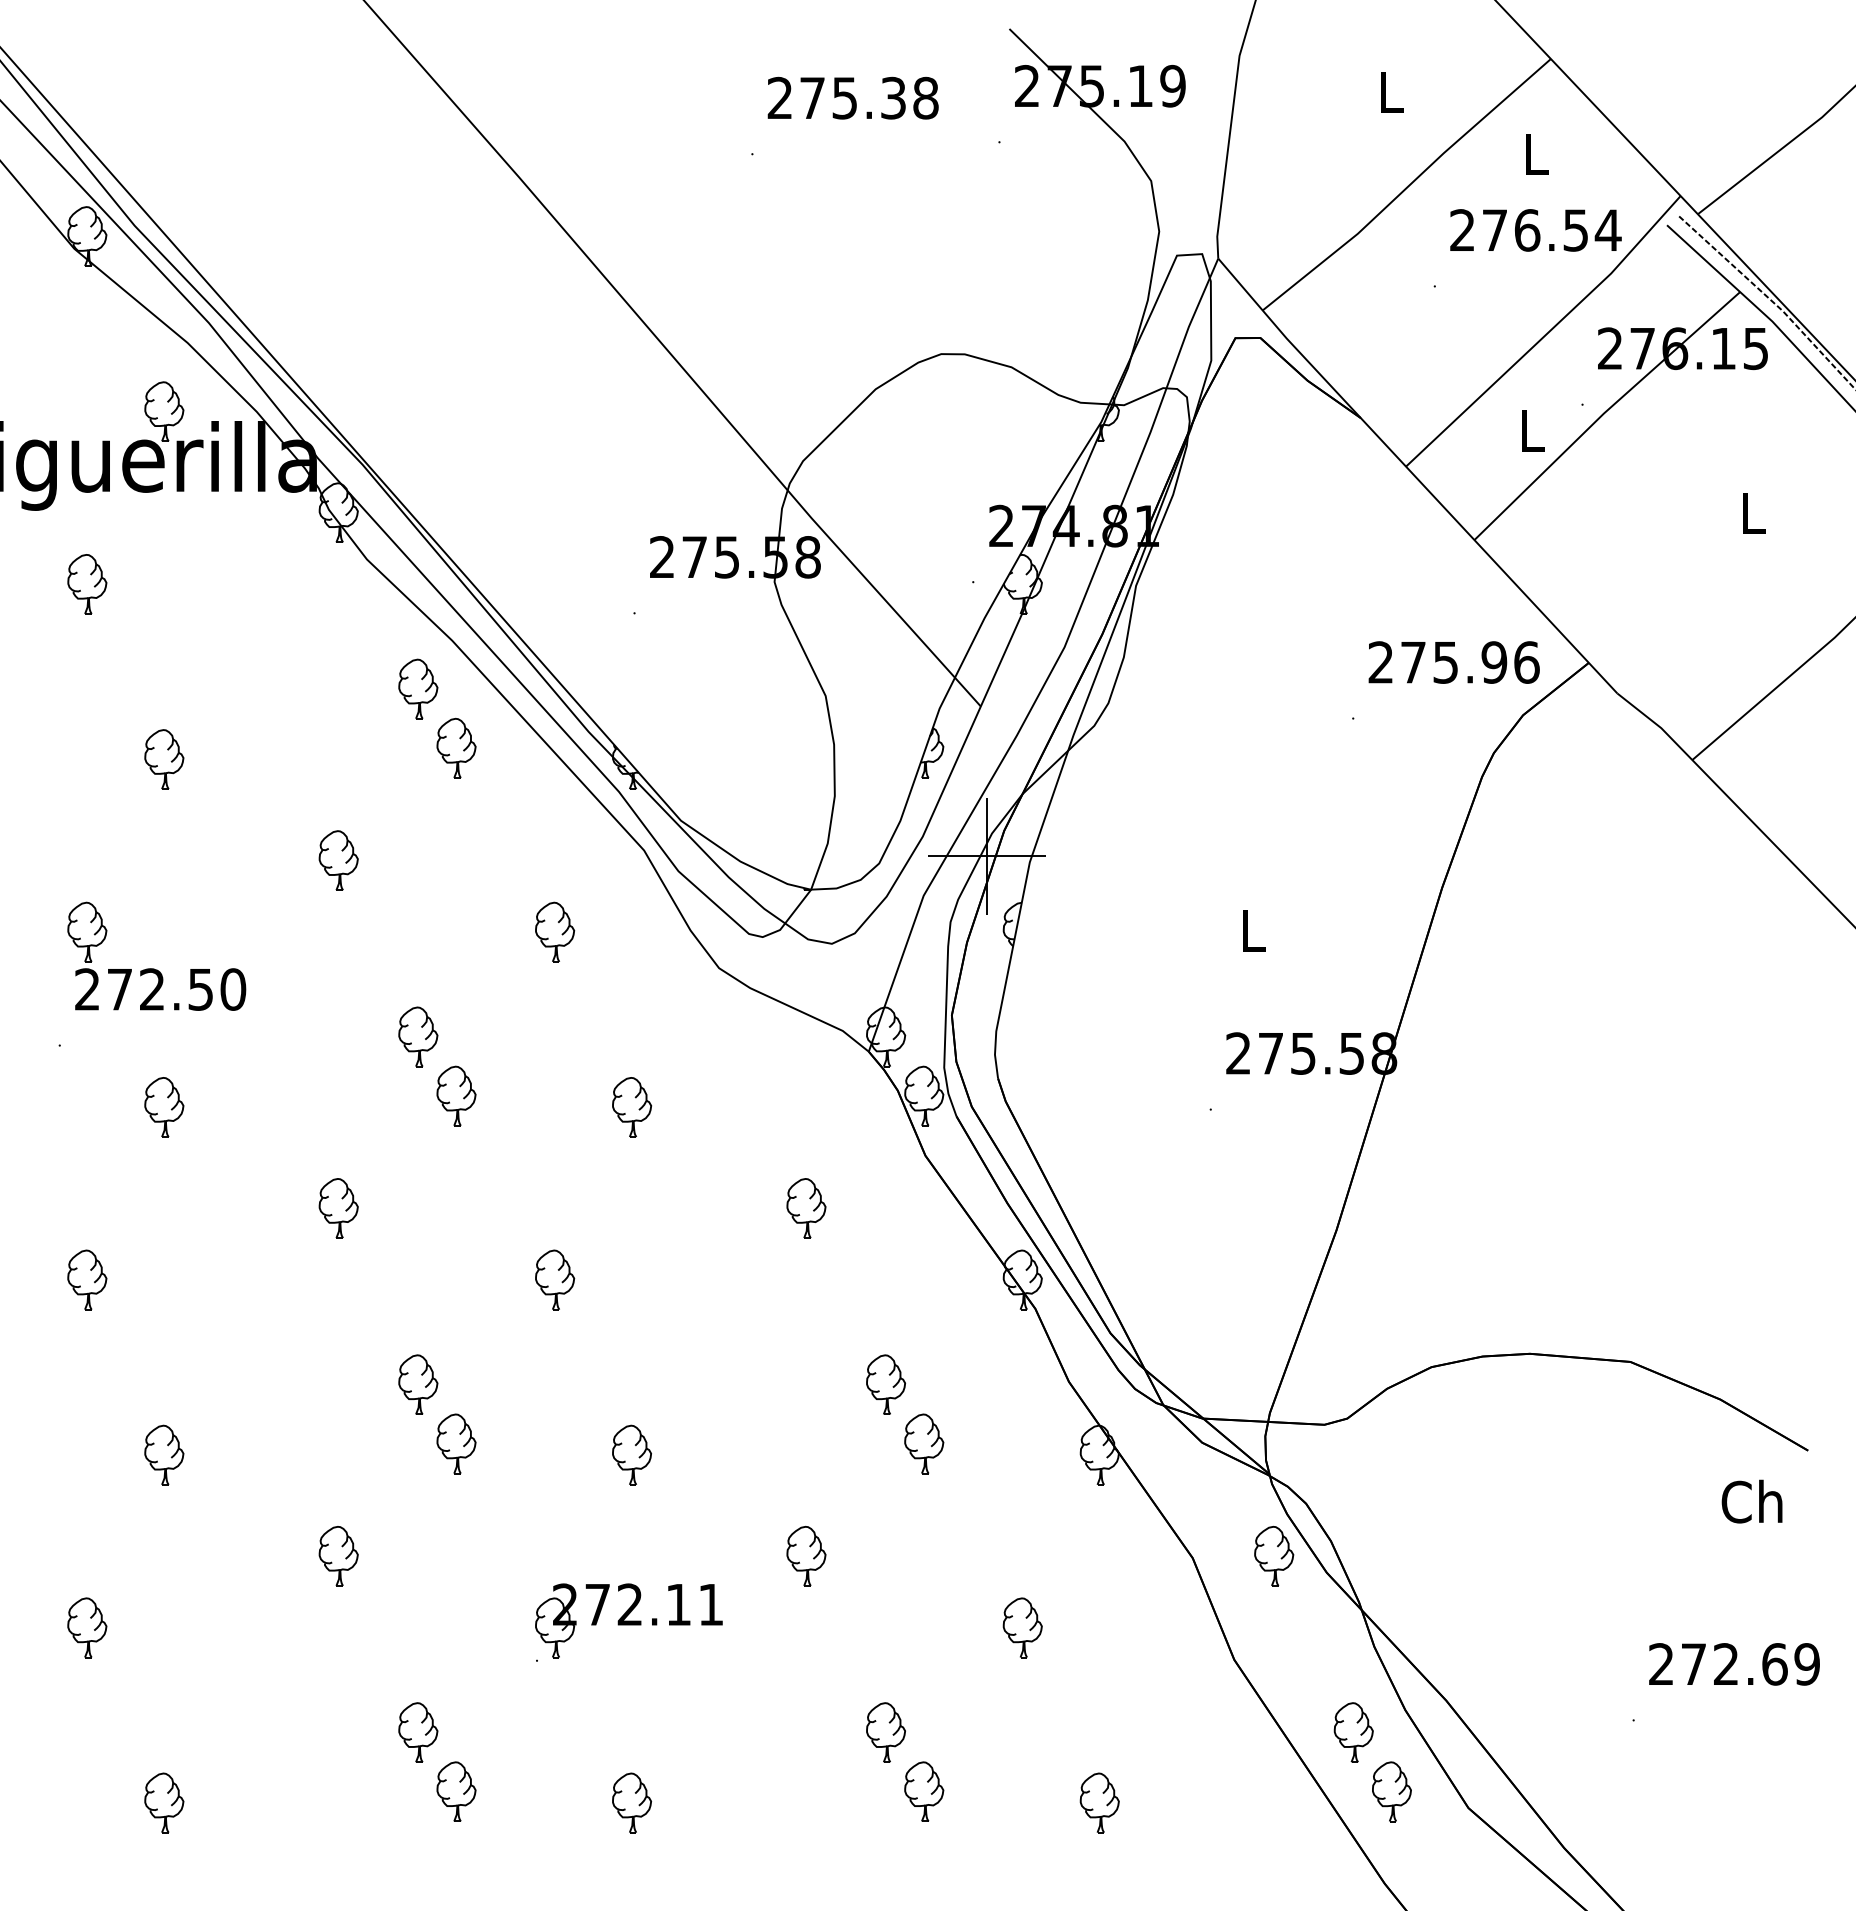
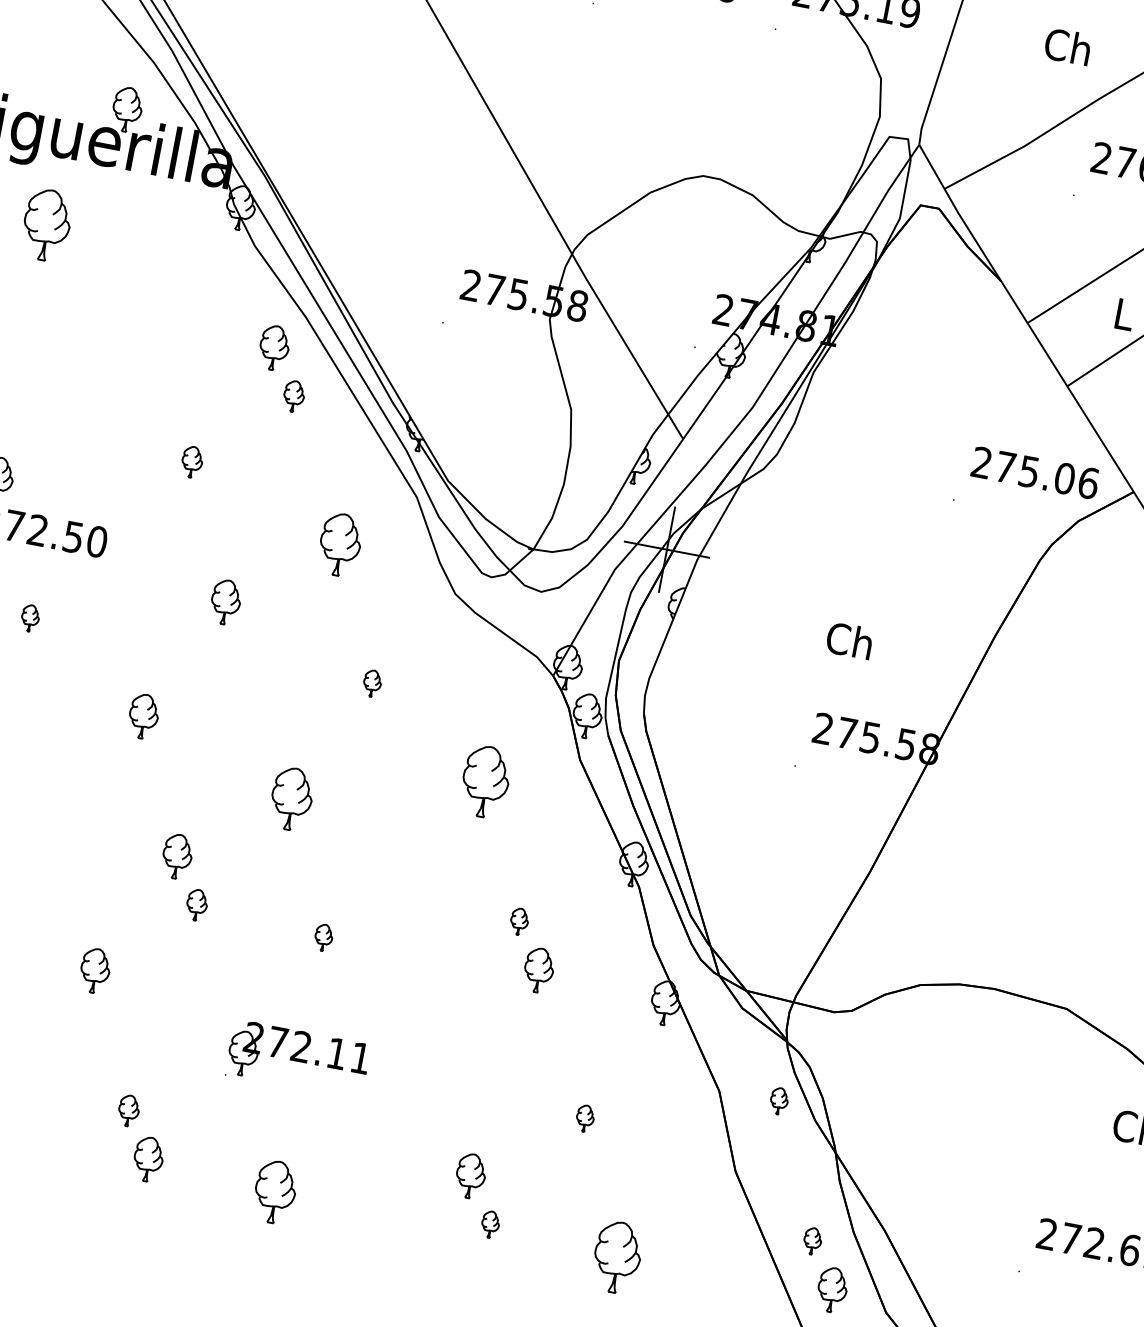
text: (1389, 91) -> (1067, 46), L -> Ch
part: (87, 584) -> (47, 225), size x1.6
text: (1494, 662) -> (1064, 478), 275.96 -> 275.06
part: (456, 747) -> (294, 396), size x0.7
part: (164, 759) -> (78, 364), removed
part: (338, 860) -> (192, 462), size x0.7
text: (1250, 930) -> (849, 640), L -> Ch
part: (555, 931) -> (340, 544), size x1.4
part: (456, 1095) -> (245, 650), removed
part: (164, 1107) -> (30, 618), size x0.6
part: (632, 1107) -> (372, 683), size x0.6
part: (806, 1208) -> (485, 781), size x1.6
part: (555, 1279) -> (292, 798), size x1.4
part: (886, 1384) -> (519, 921), size x0.6
part: (456, 1443) -> (197, 904), size x0.7
part: (631, 1454) -> (323, 937), size x0.6
part: (1274, 1555) -> (779, 1100), size x0.6
part: (806, 1556) -> (437, 1036), removed
part: (1022, 1627) -> (585, 1118), size x0.6
part: (418, 1732) -> (128, 1110), size x0.7
part: (1353, 1732) -> (812, 1241), size x0.6
part: (924, 1791) -> (490, 1224), size x0.6
part: (631, 1802) -> (274, 1191), size x1.4
part: (1099, 1802) -> (617, 1257), size x1.6

